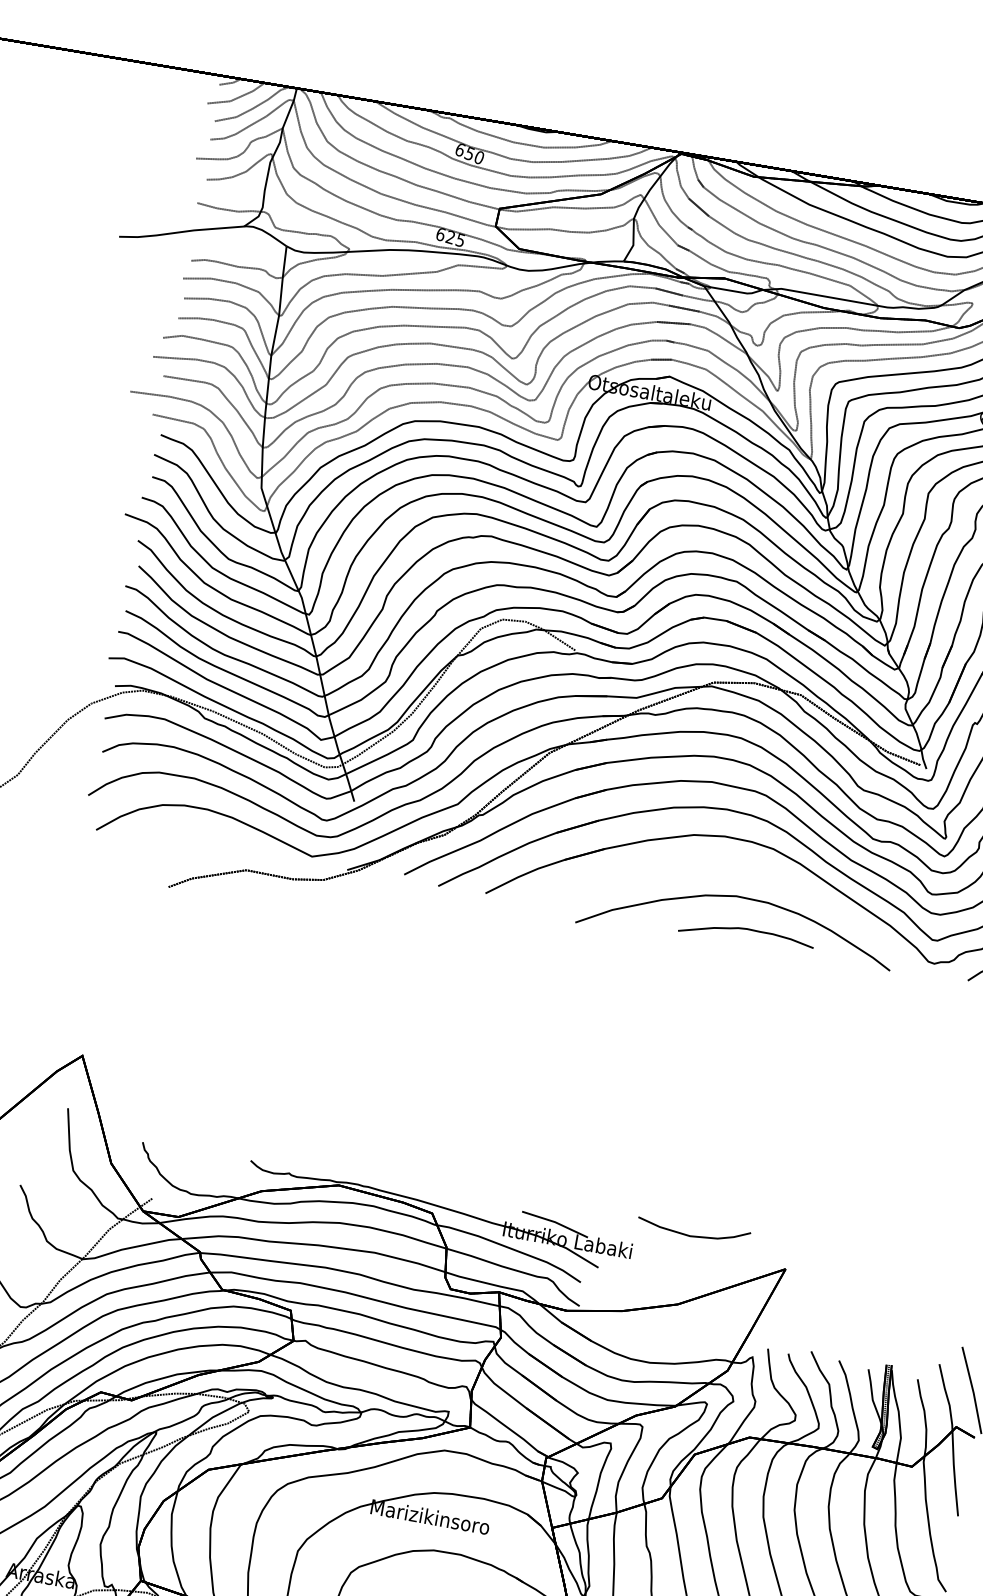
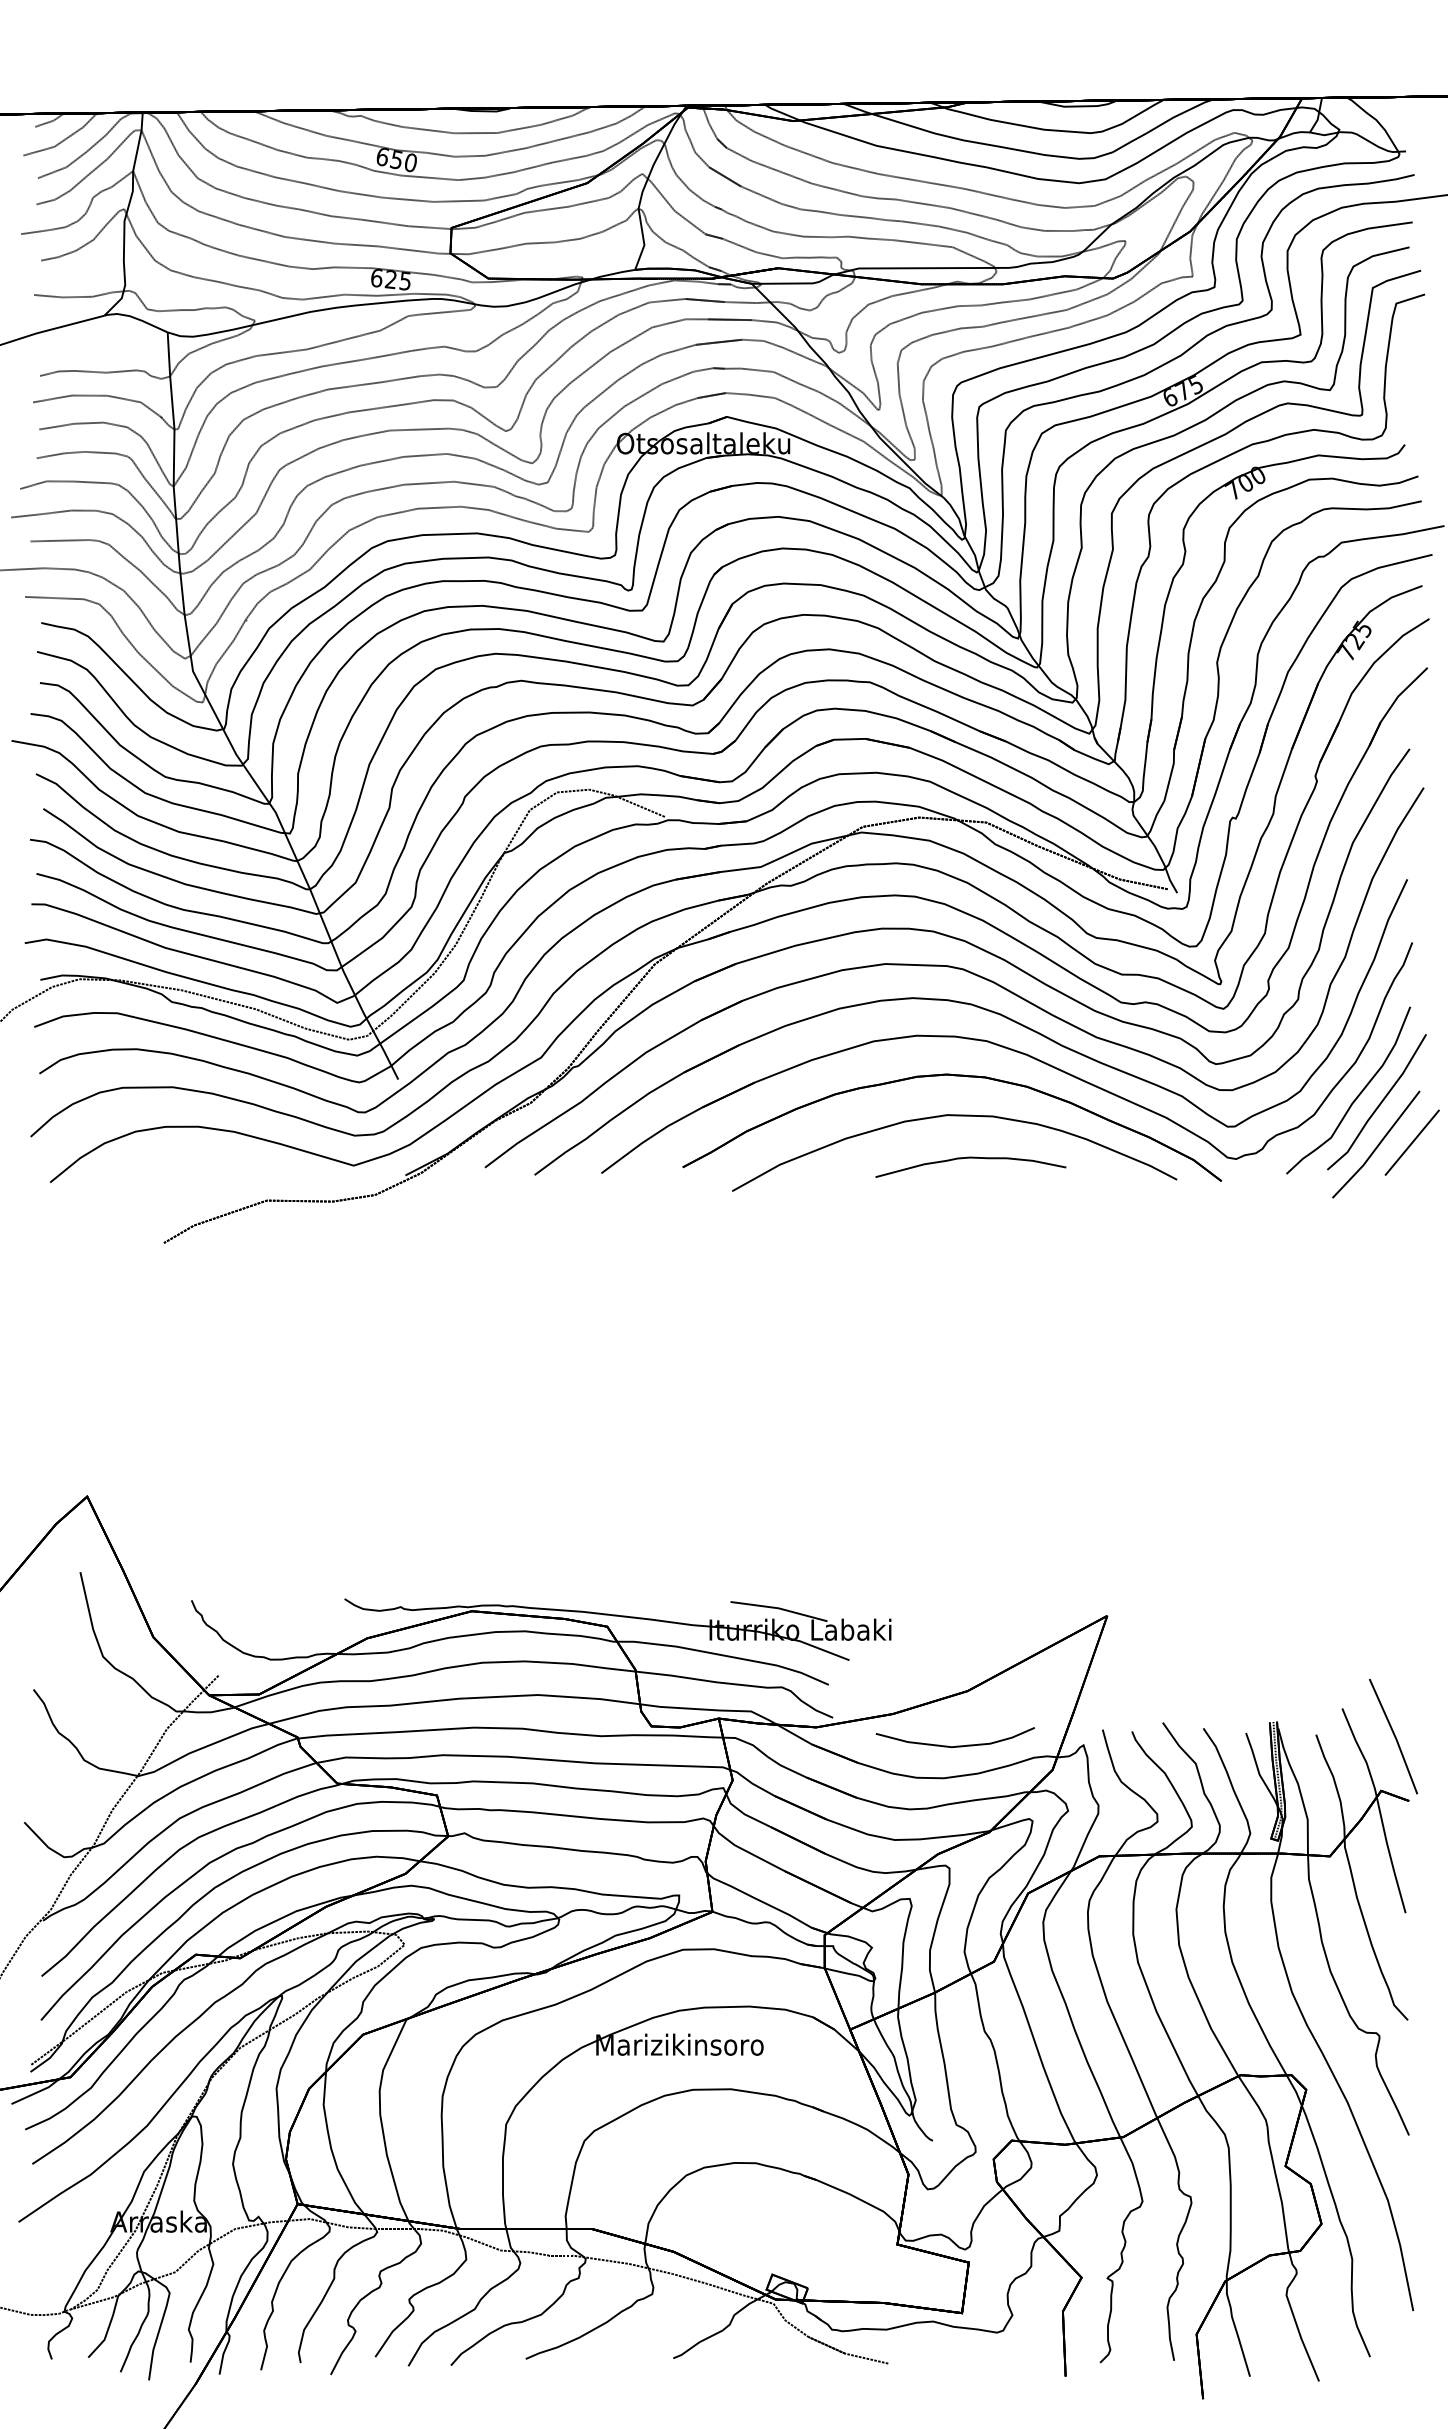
part: (746, 869) -> (954, 1076), added
curve: (693, 1235) -> (956, 1745), moved

